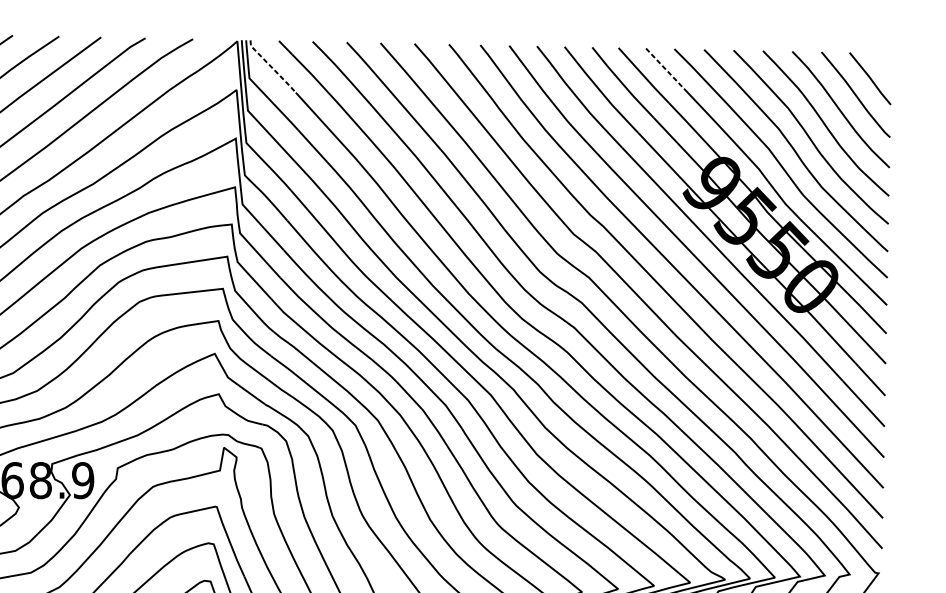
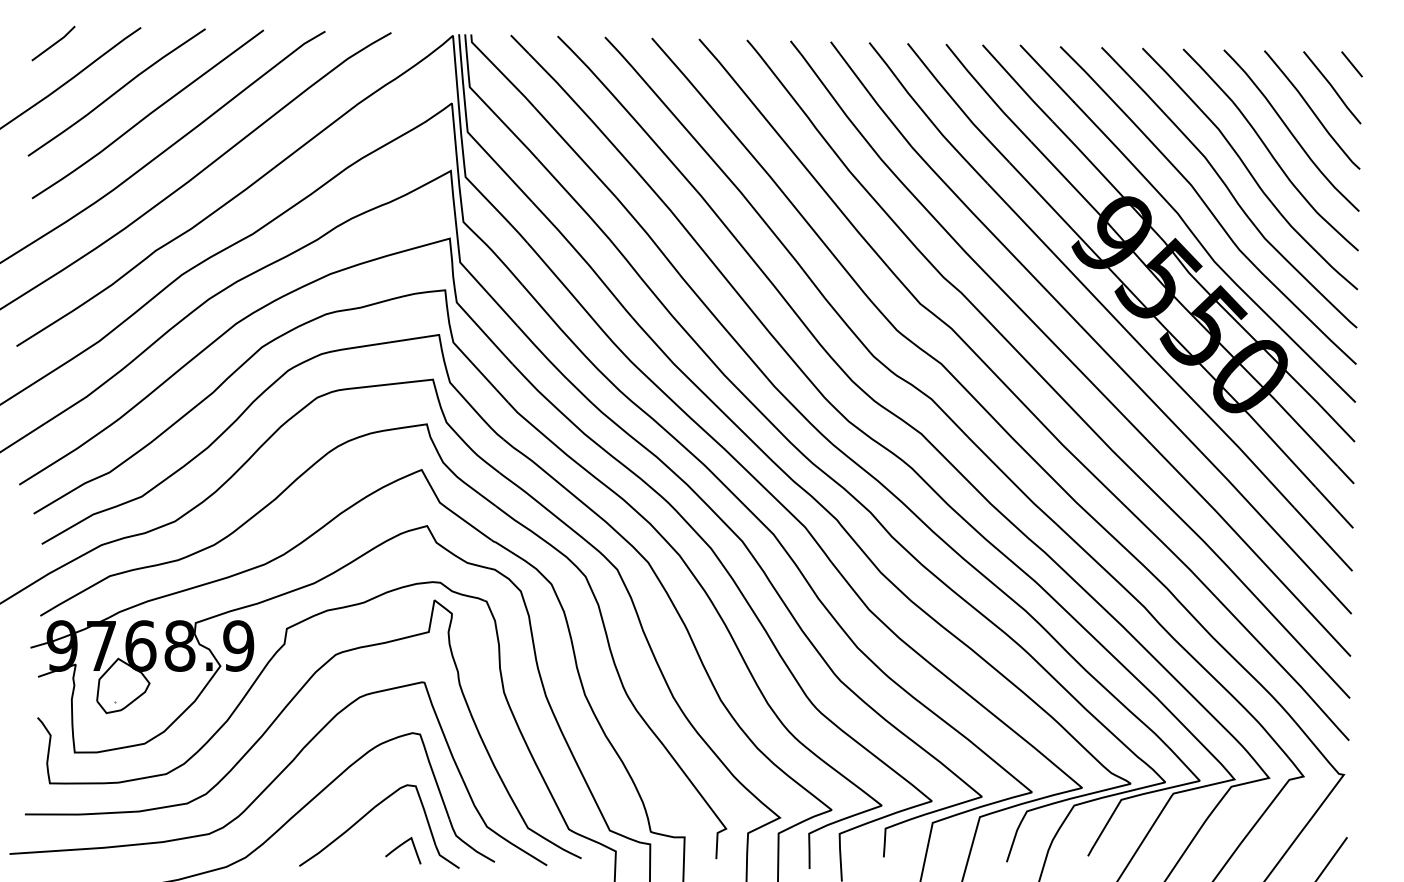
line: (884, 62) -> (1351, 64), added
line: (272, 67) -> (501, 72), dashed -> solid
line: (665, 69) -> (1047, 74), dashed -> solid

